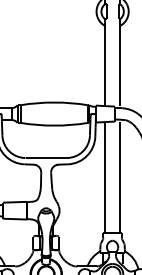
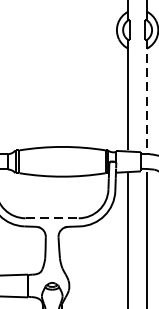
line: (119, 63) -> (146, 96), solid -> dashed
line: (46, 158) -> (52, 218), solid -> dashed

